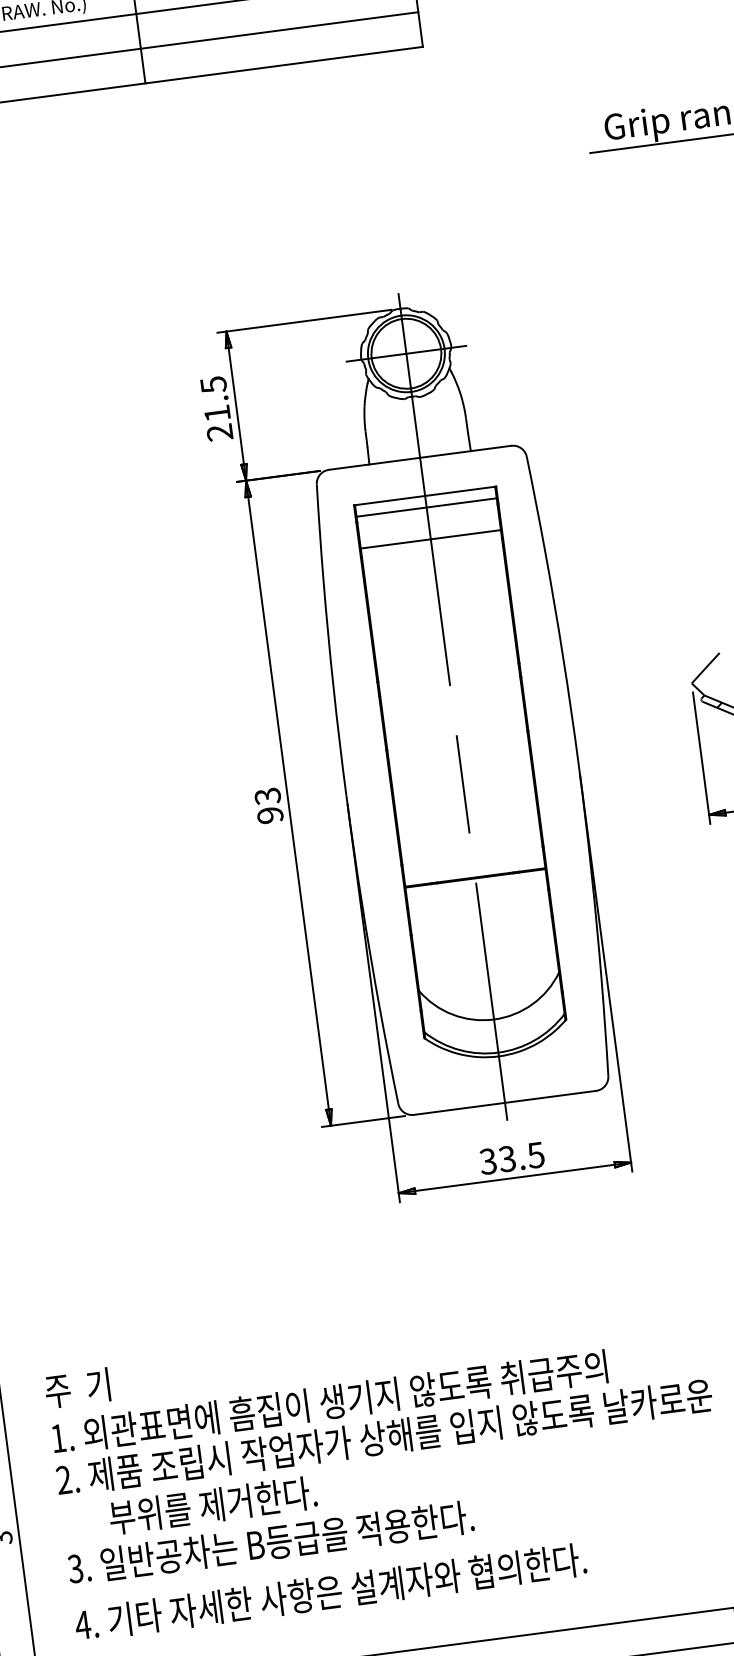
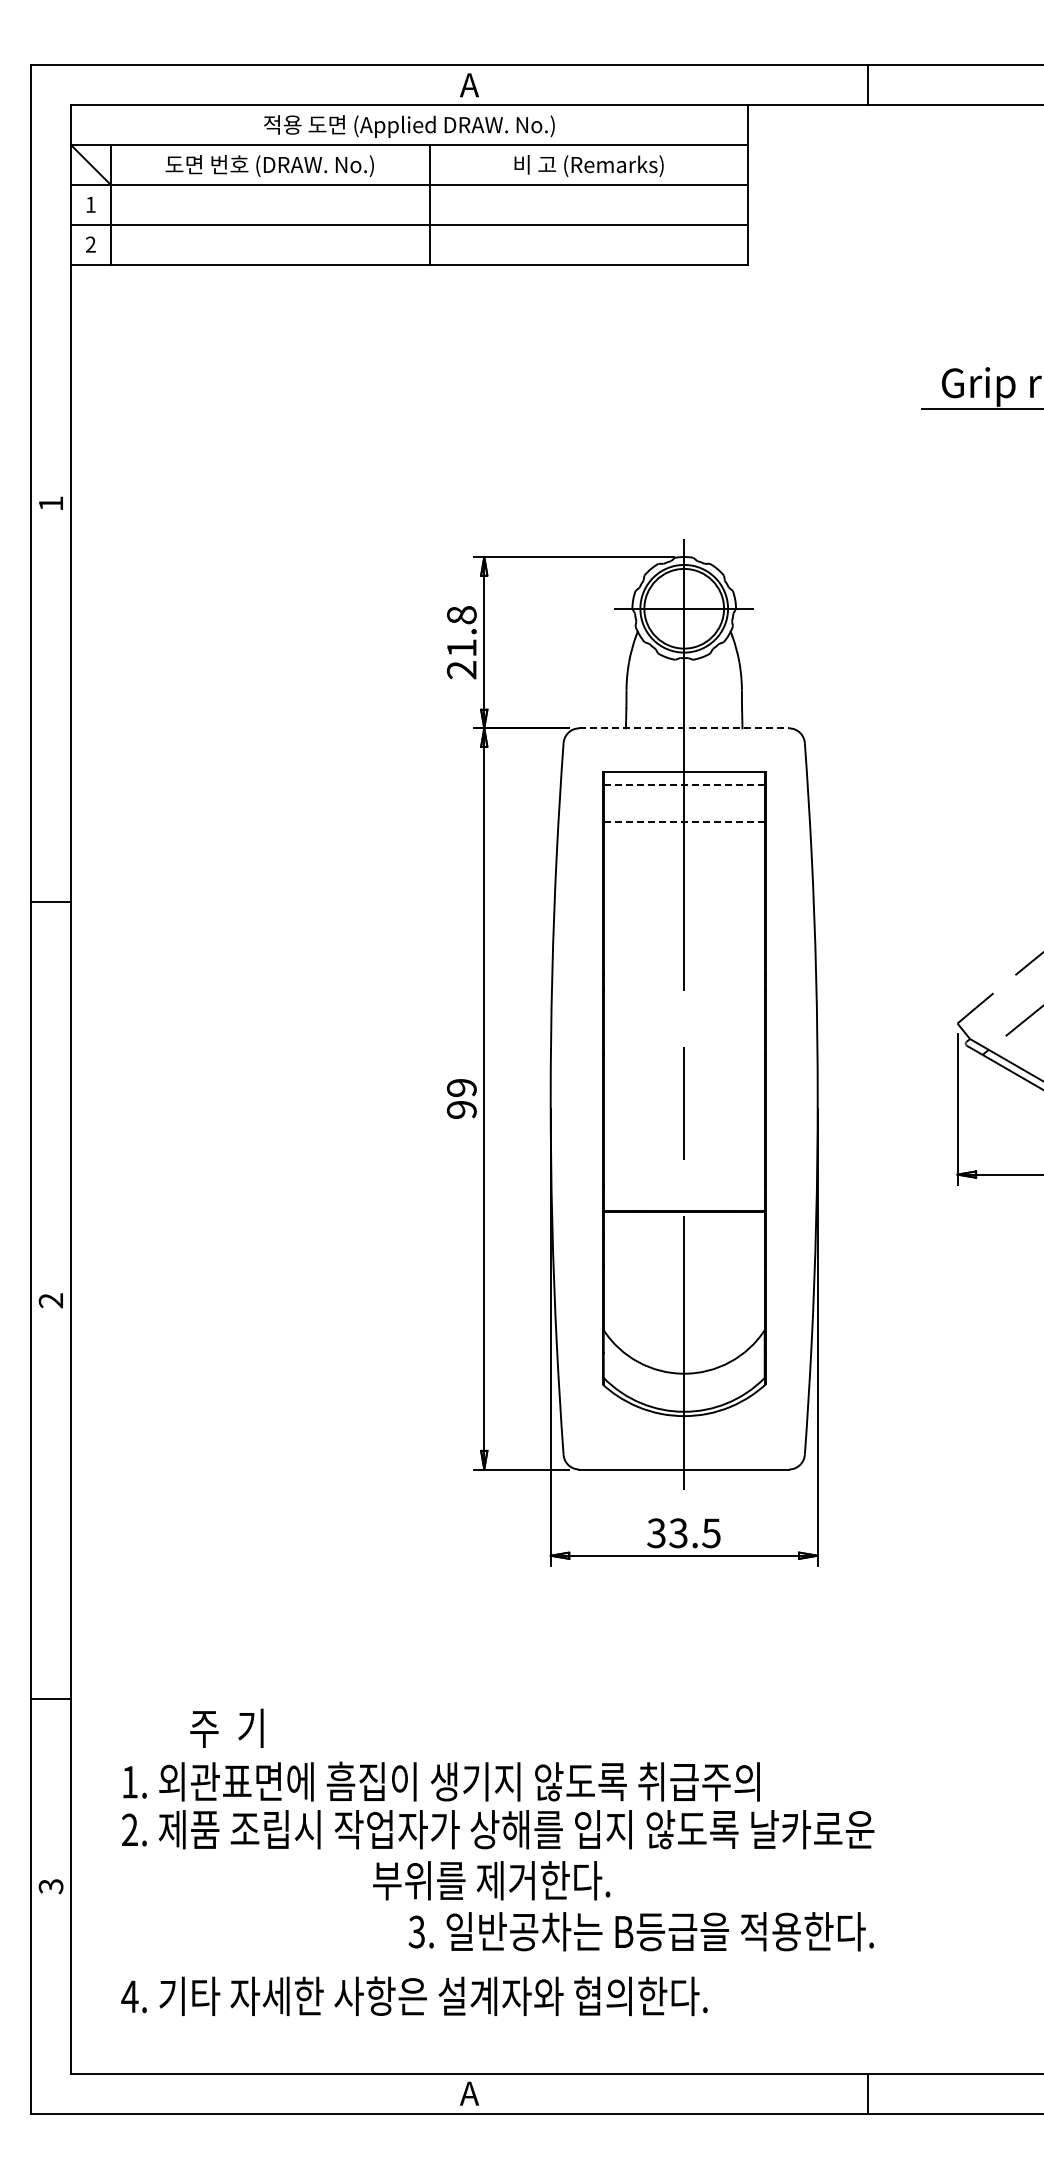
text: (213, 385) -> (461, 615), 21.5 -> 21.8
line: (420, 457) -> (684, 728), solid -> dashed
line: (426, 507) -> (683, 785), solid -> dashed
line: (431, 538) -> (684, 821), solid -> dashed
text: (267, 796) -> (461, 1088), 93 -> 99
text: (77, 1387) -> (226, 1727), moved
text: (212, 1505) -> (491, 1880), moved
text: (270, 1542) -> (640, 1931), moved

